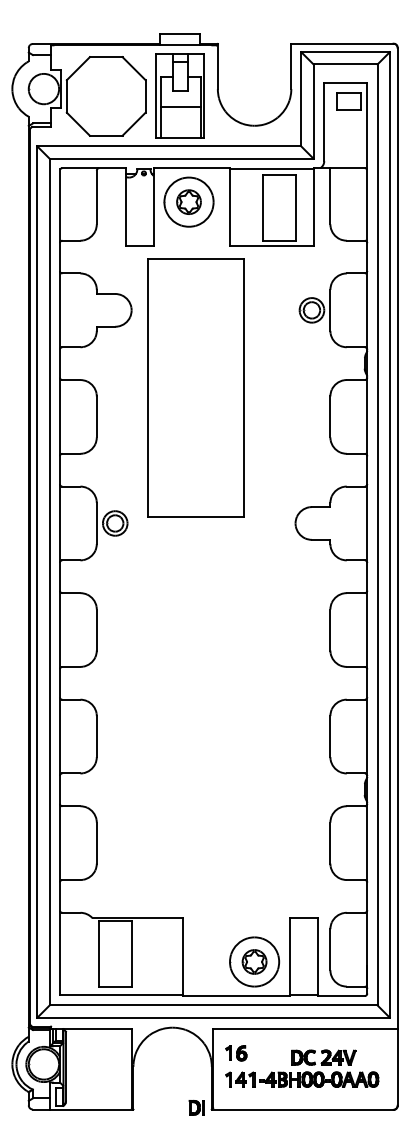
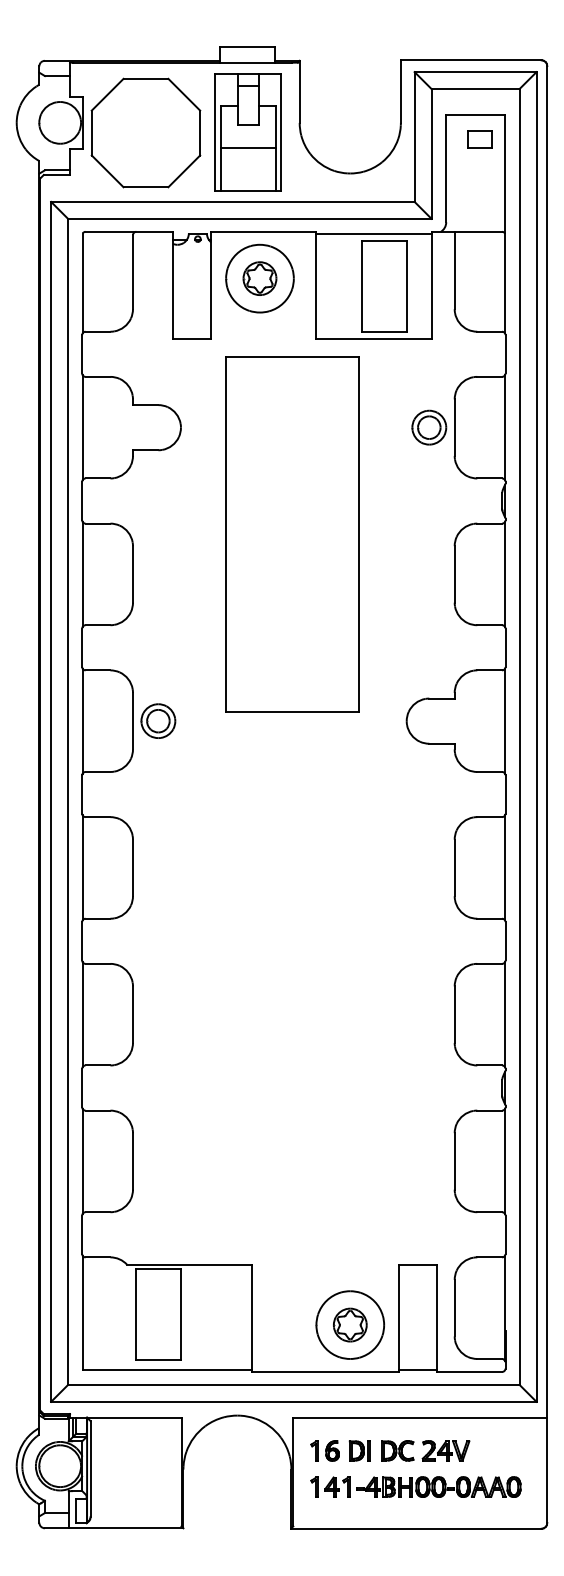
part: (348, 101) -> (479, 139), size x0.71
part: (195, 387) -> (292, 534), moved
part: (323, 1057) -> (425, 1450), moved
part: (196, 1107) -> (359, 1450), moved

